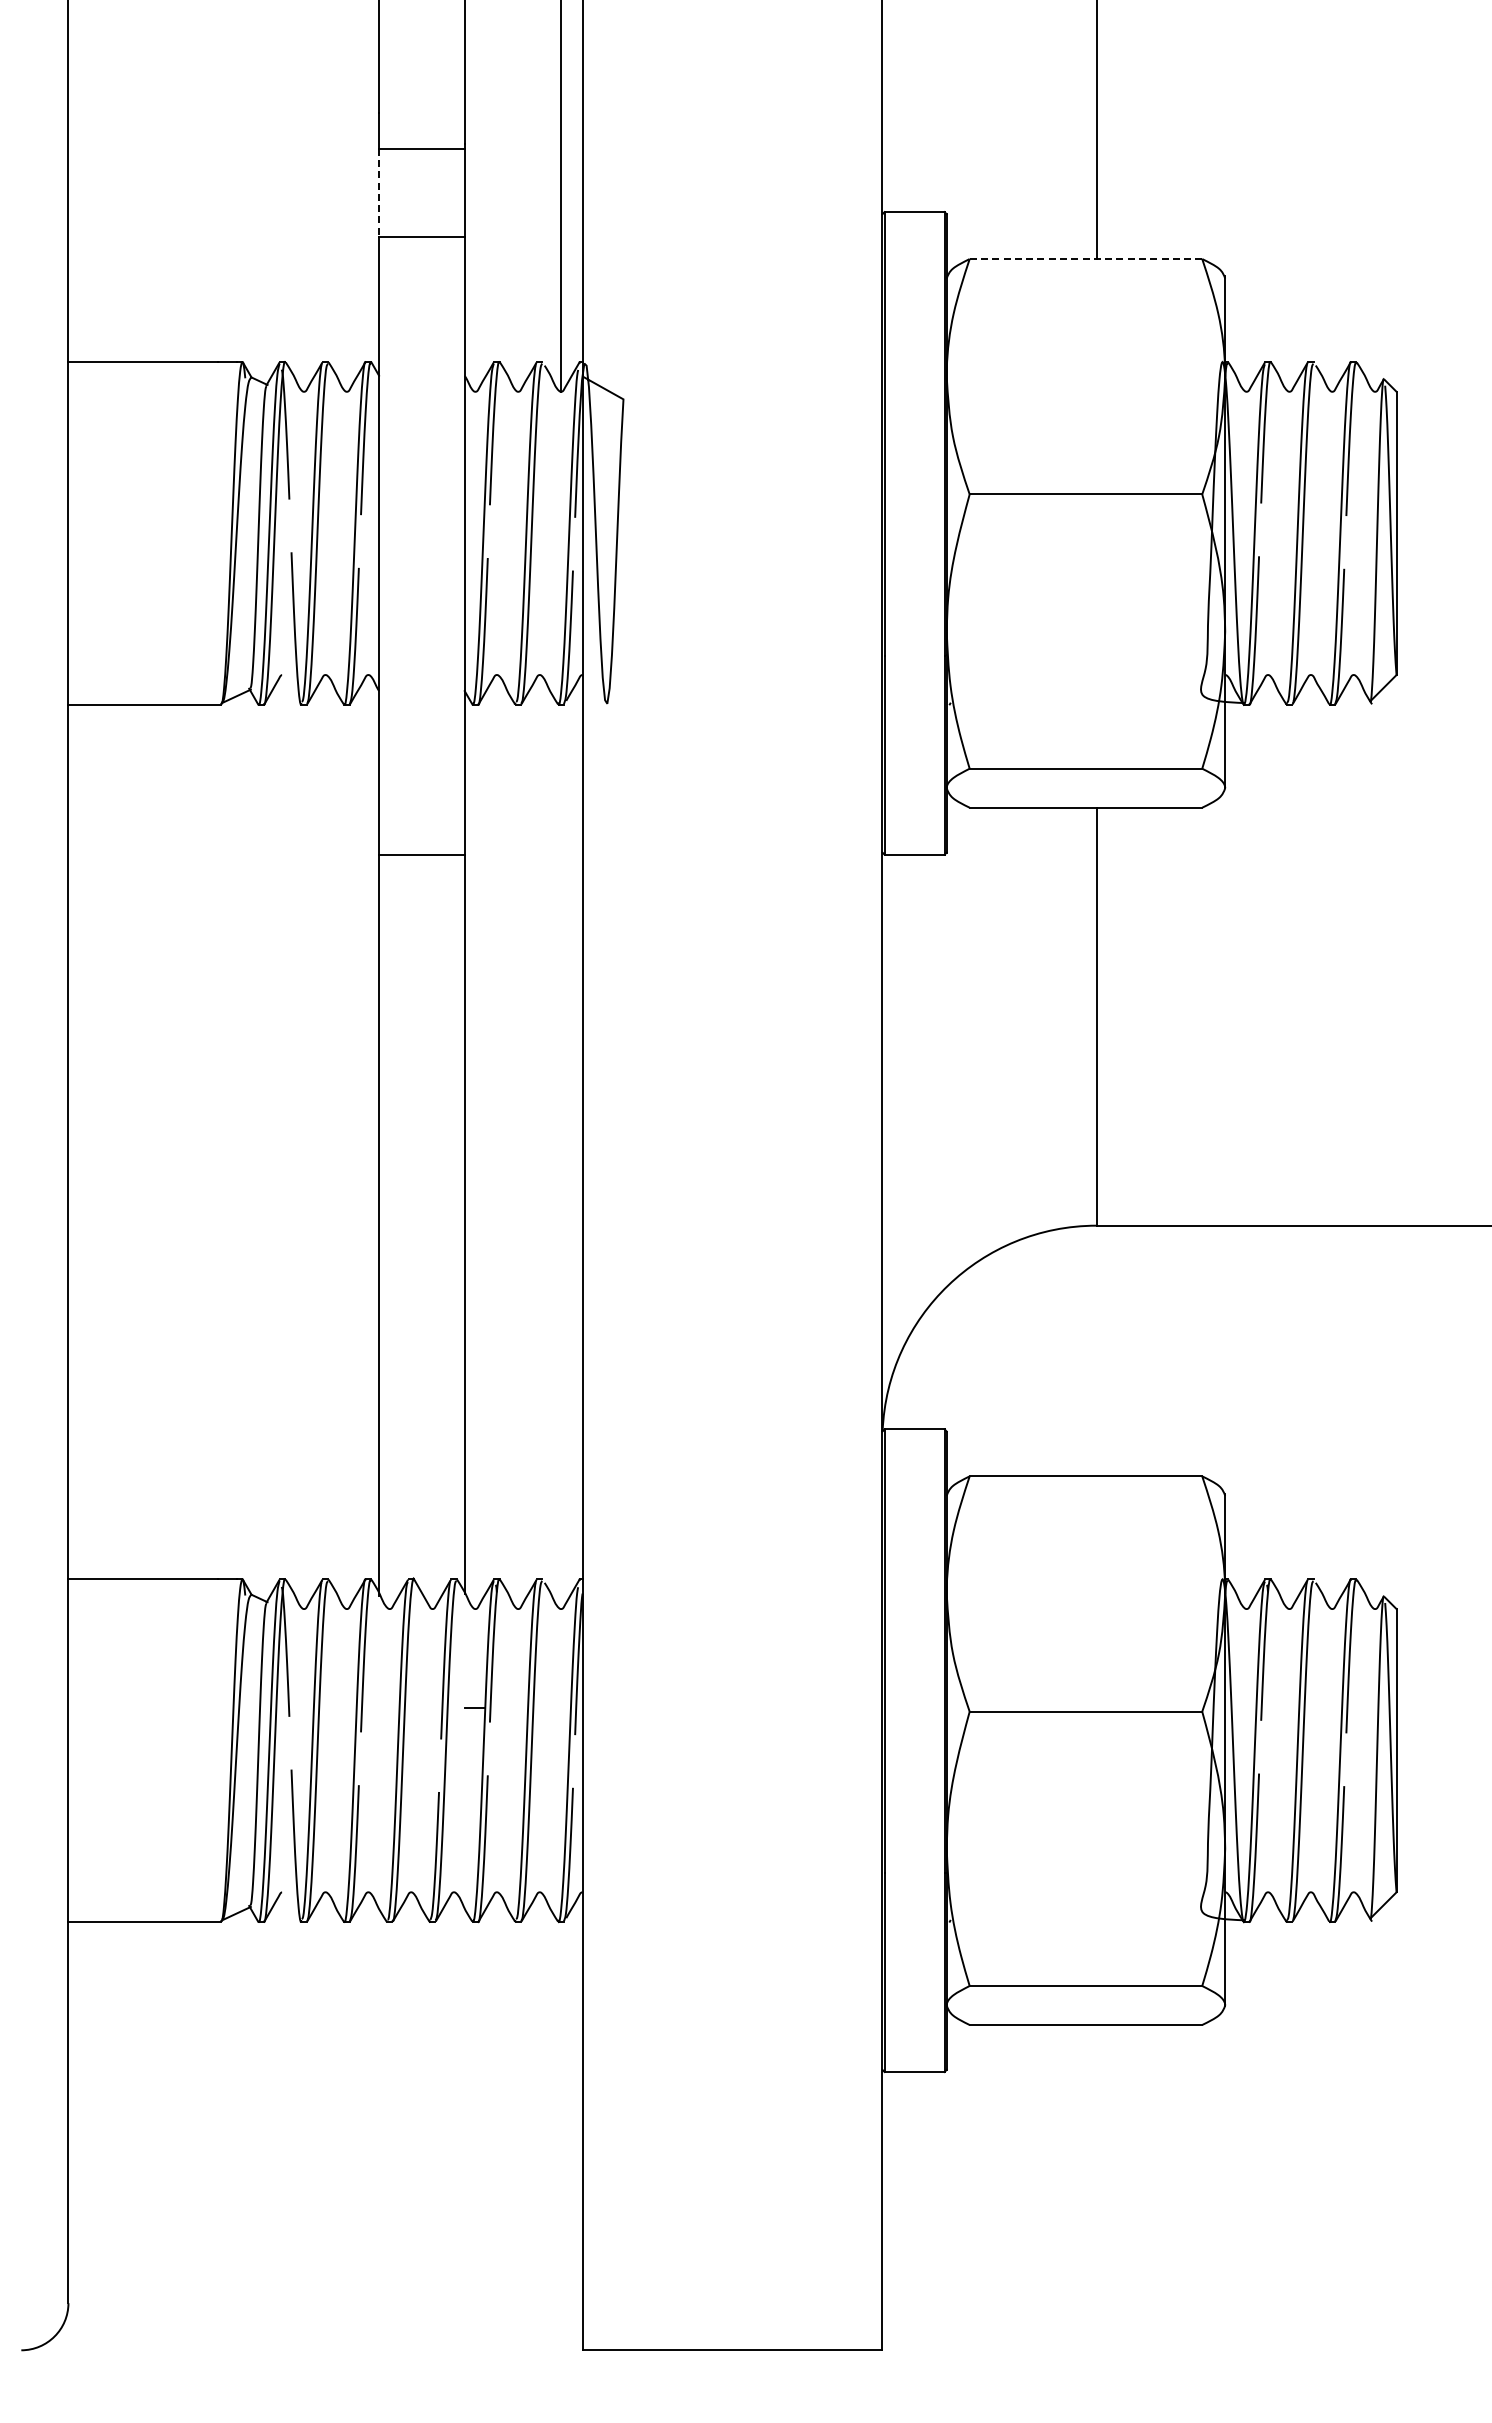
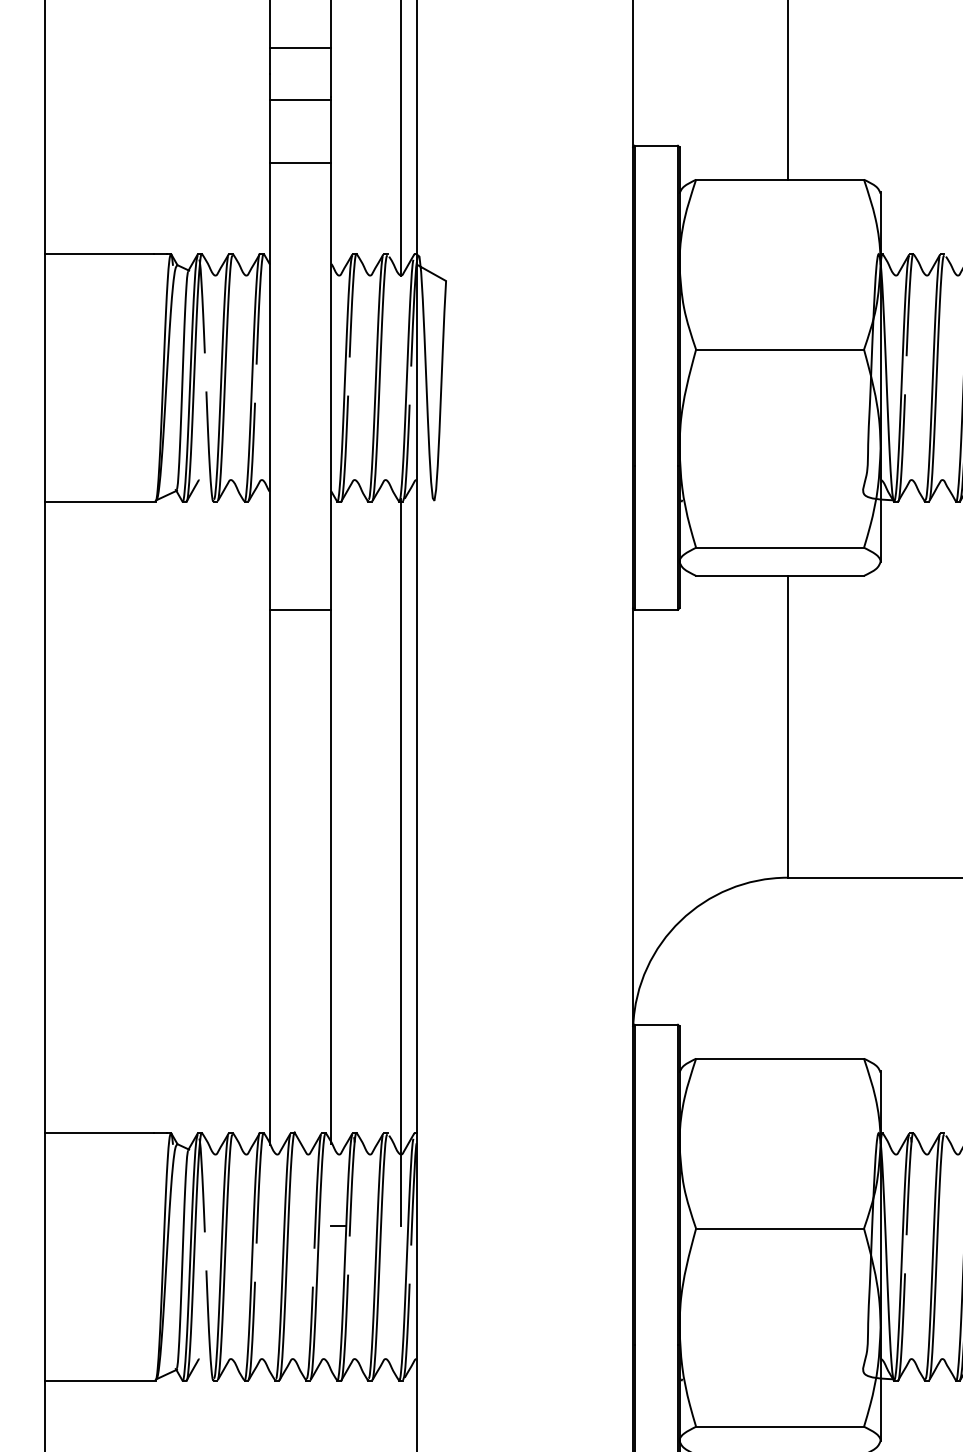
line: (421, 76) -> (300, 47), added
line: (379, 192) -> (269, 131), dashed -> solid
line: (1086, 259) -> (780, 180), dashed -> solid
line: (561, 1204) -> (401, 862), added

